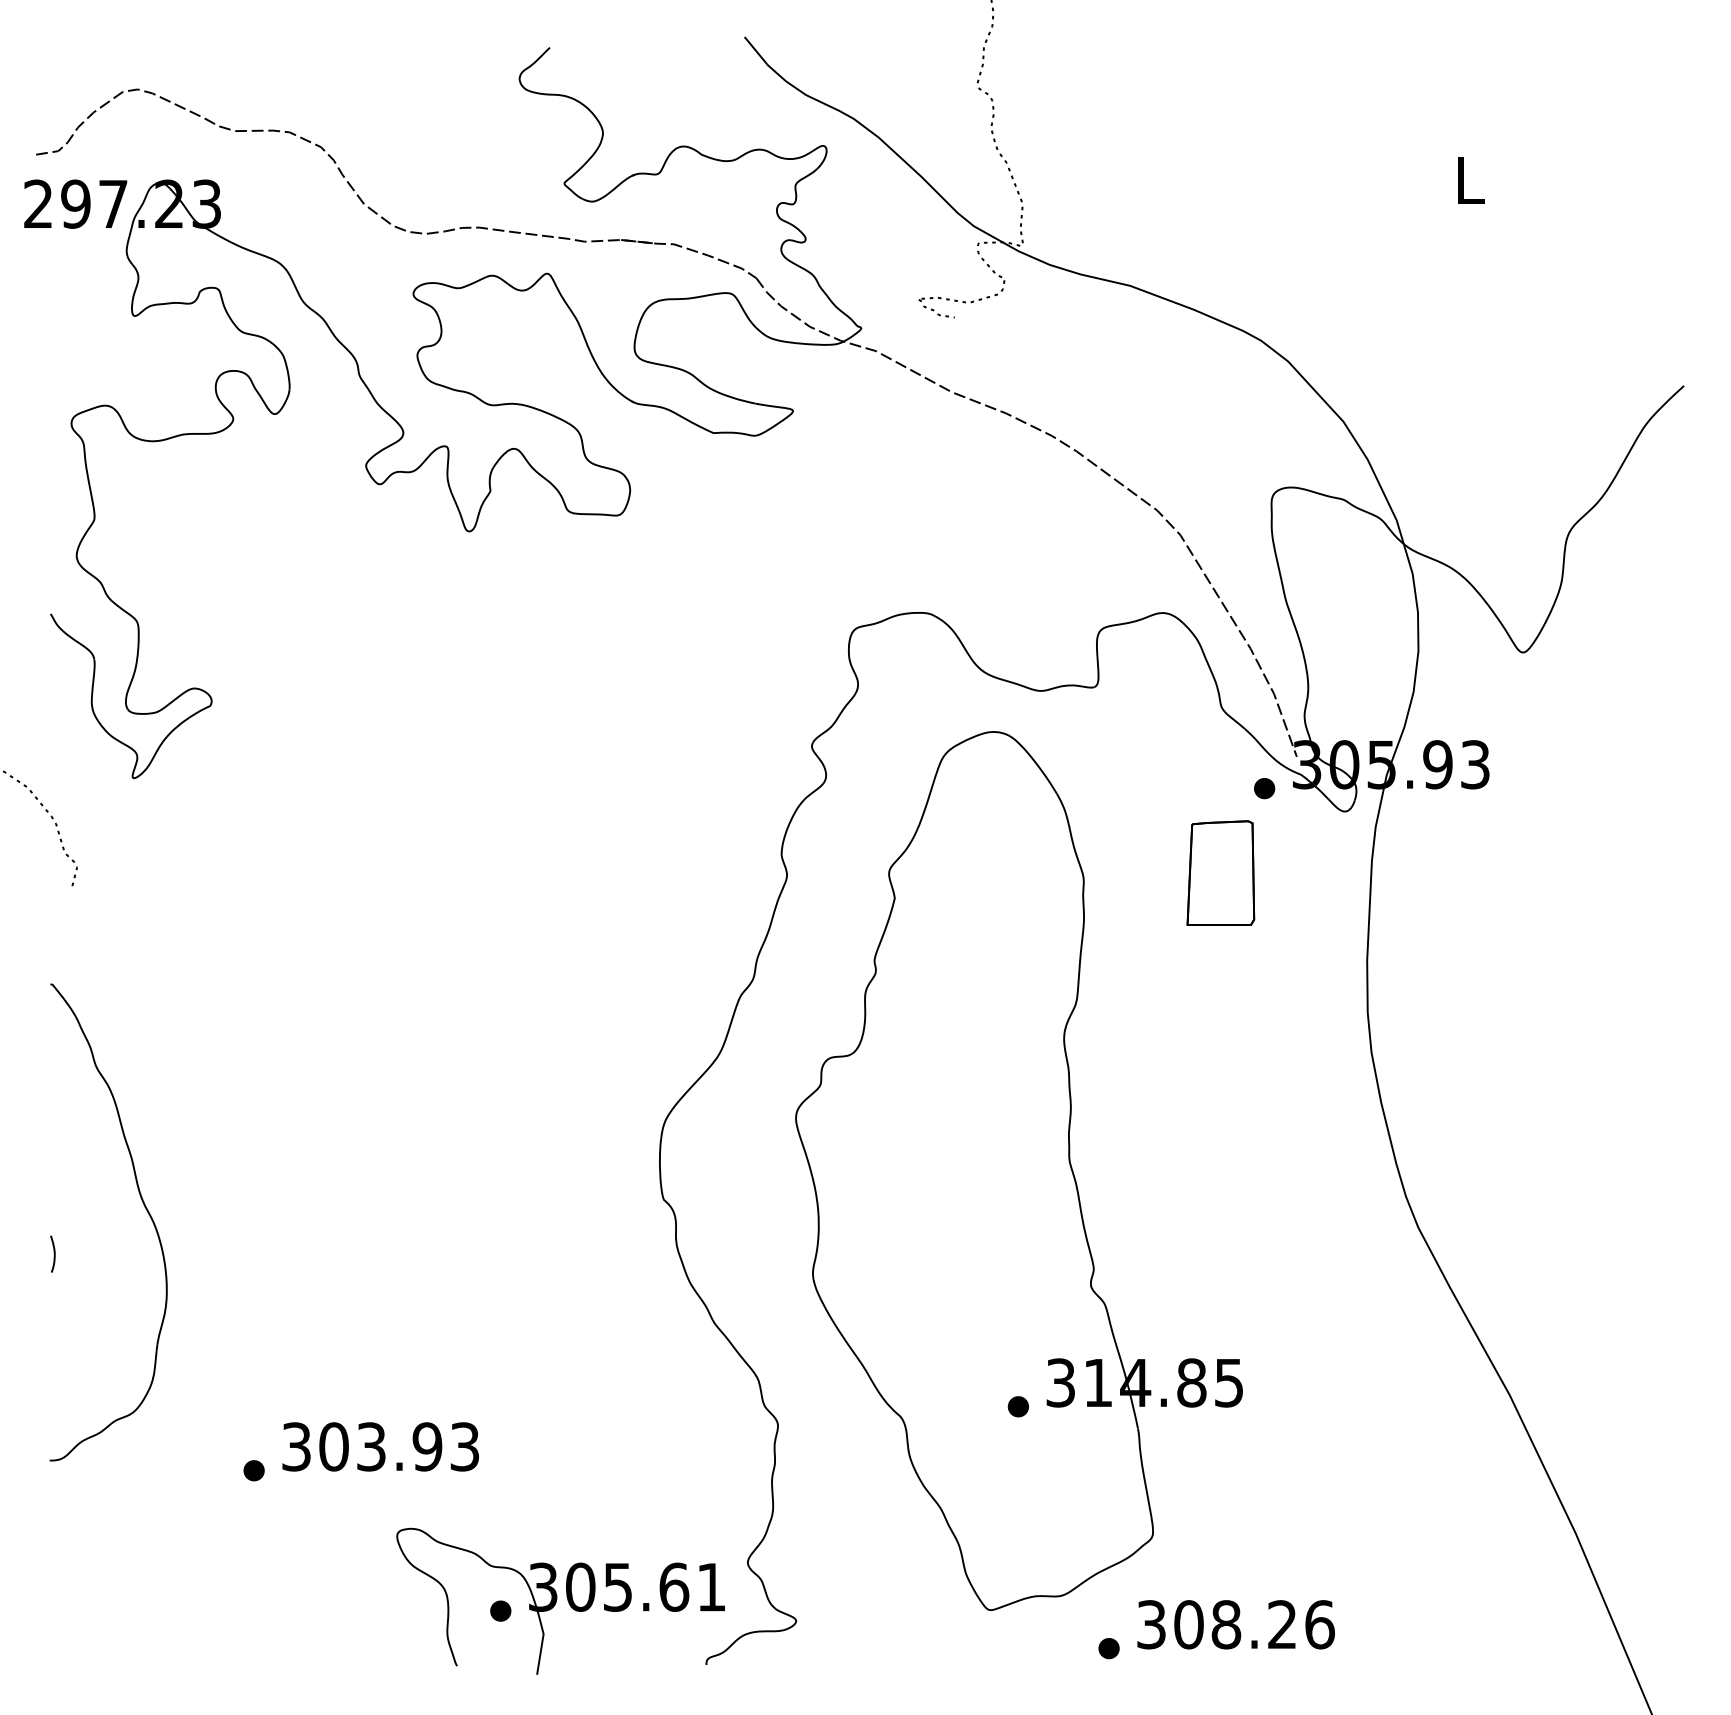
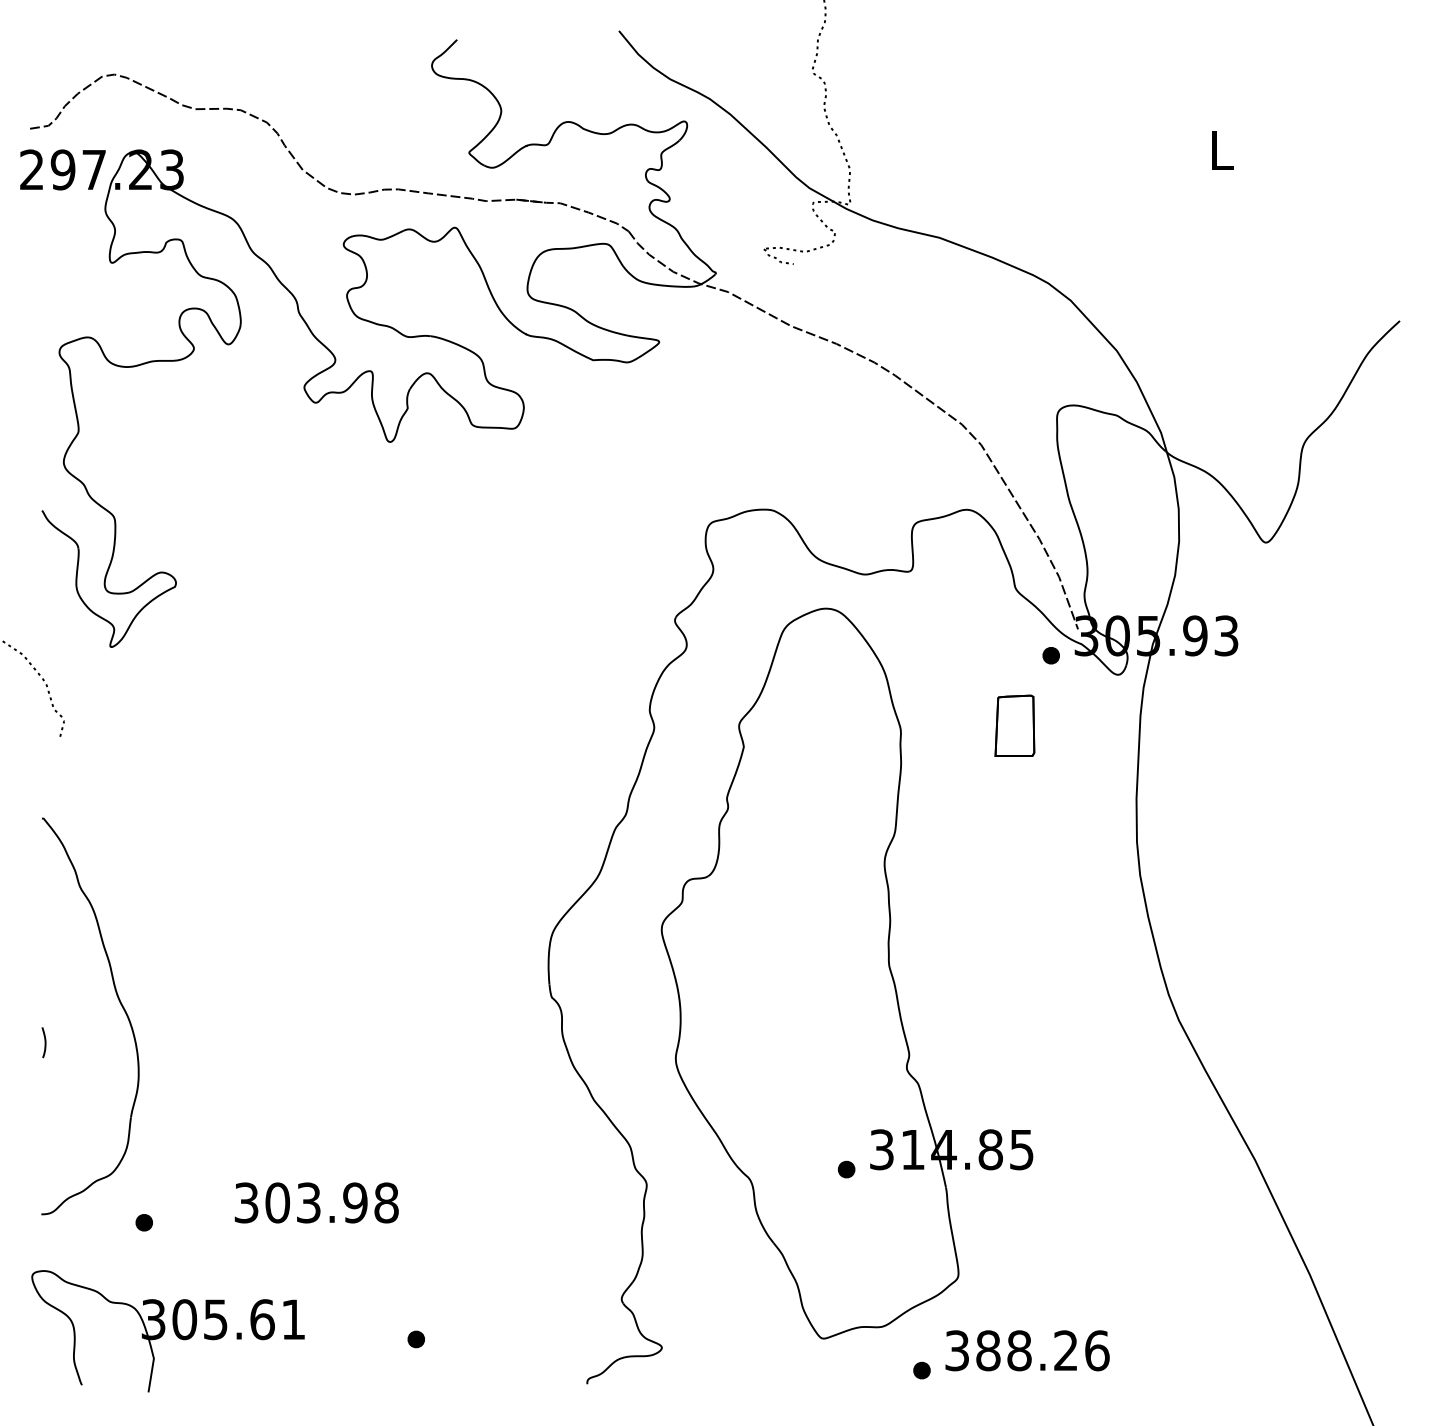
part: (1220, 872) -> (1014, 725), size x0.7
text: (464, 1446) -> (386, 1202), 303.93 -> 303.98
part: (253, 1470) -> (143, 1222), moved
part: (559, 1601) -> (167, 1331), moved
text: (1189, 1624) -> (988, 1350), 308.26 -> 388.26

